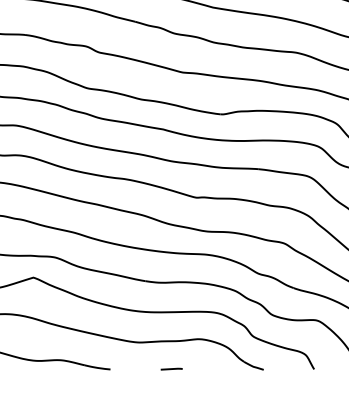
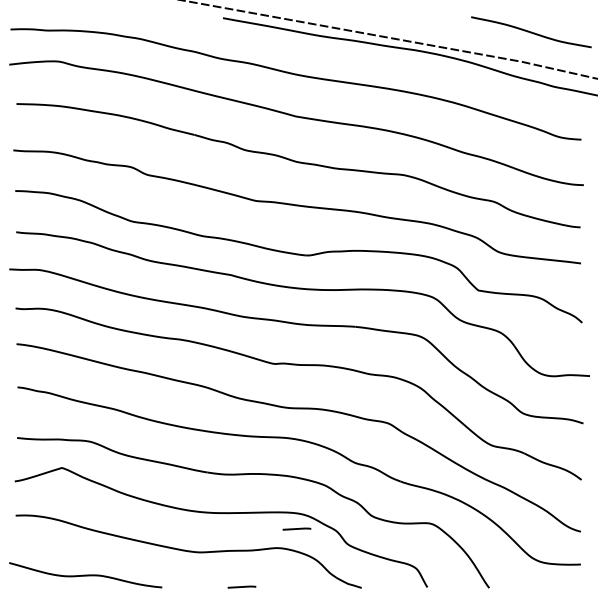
line: (213, 324) -> (296, 528), added

